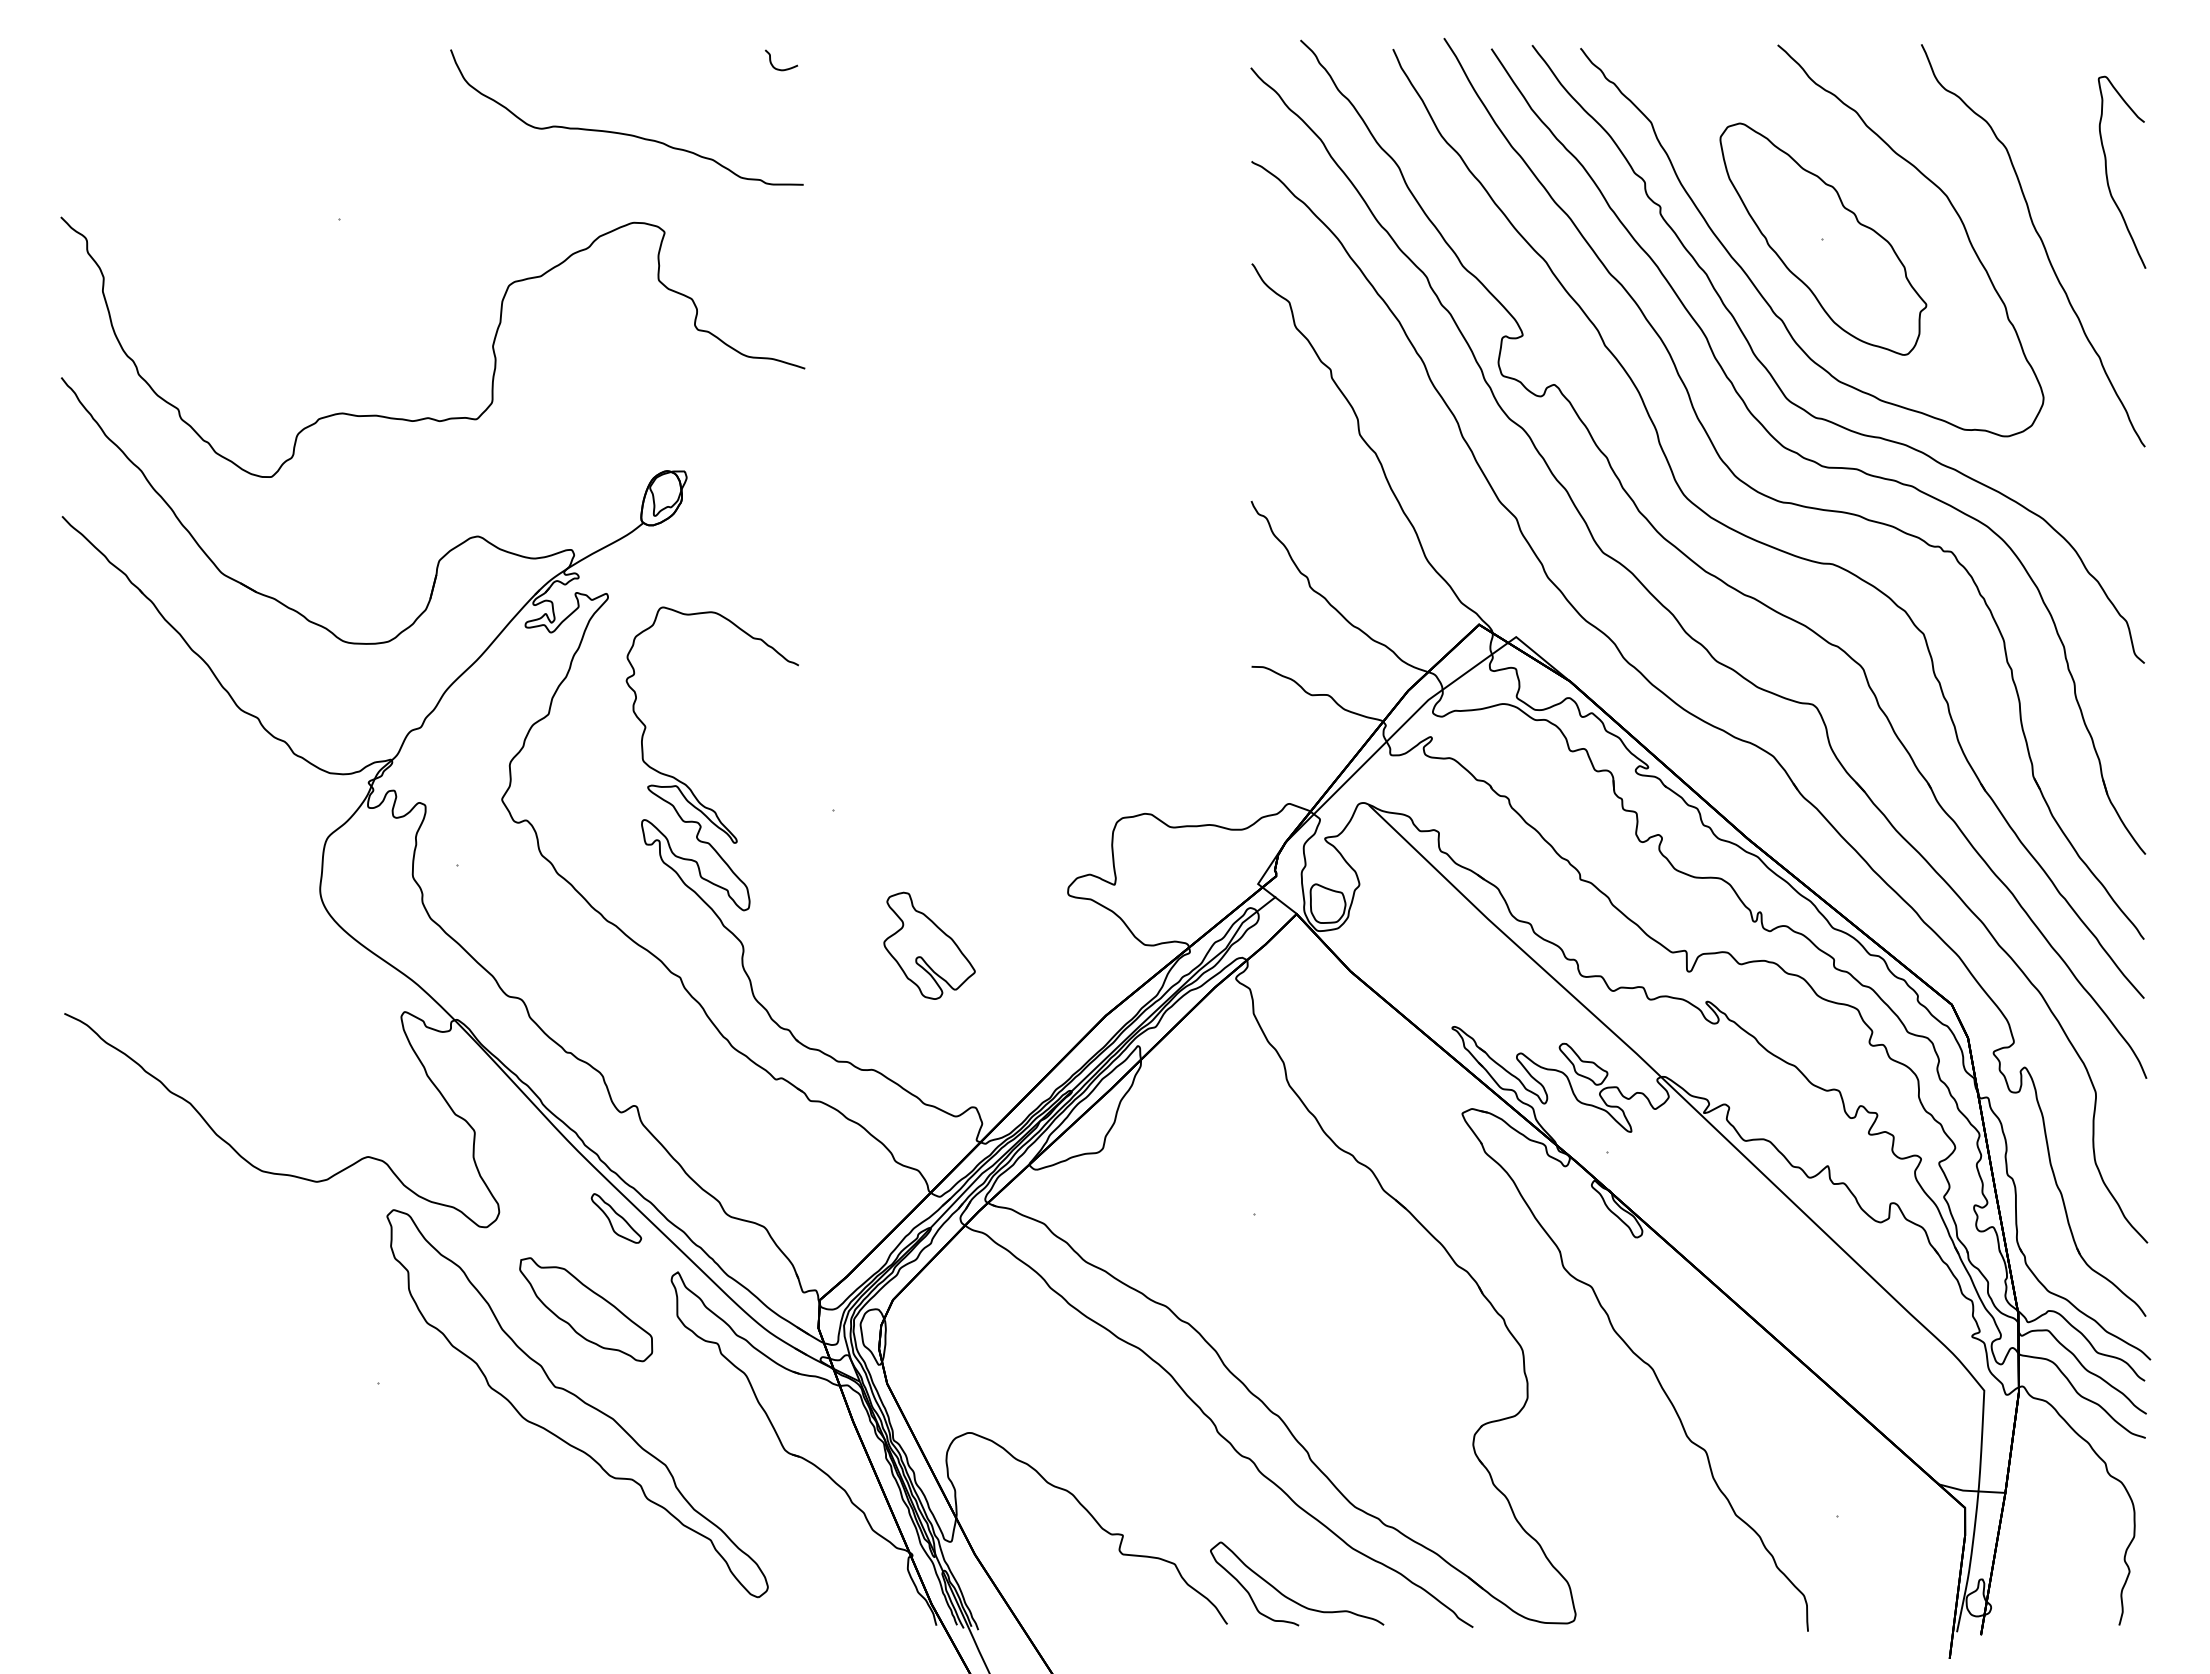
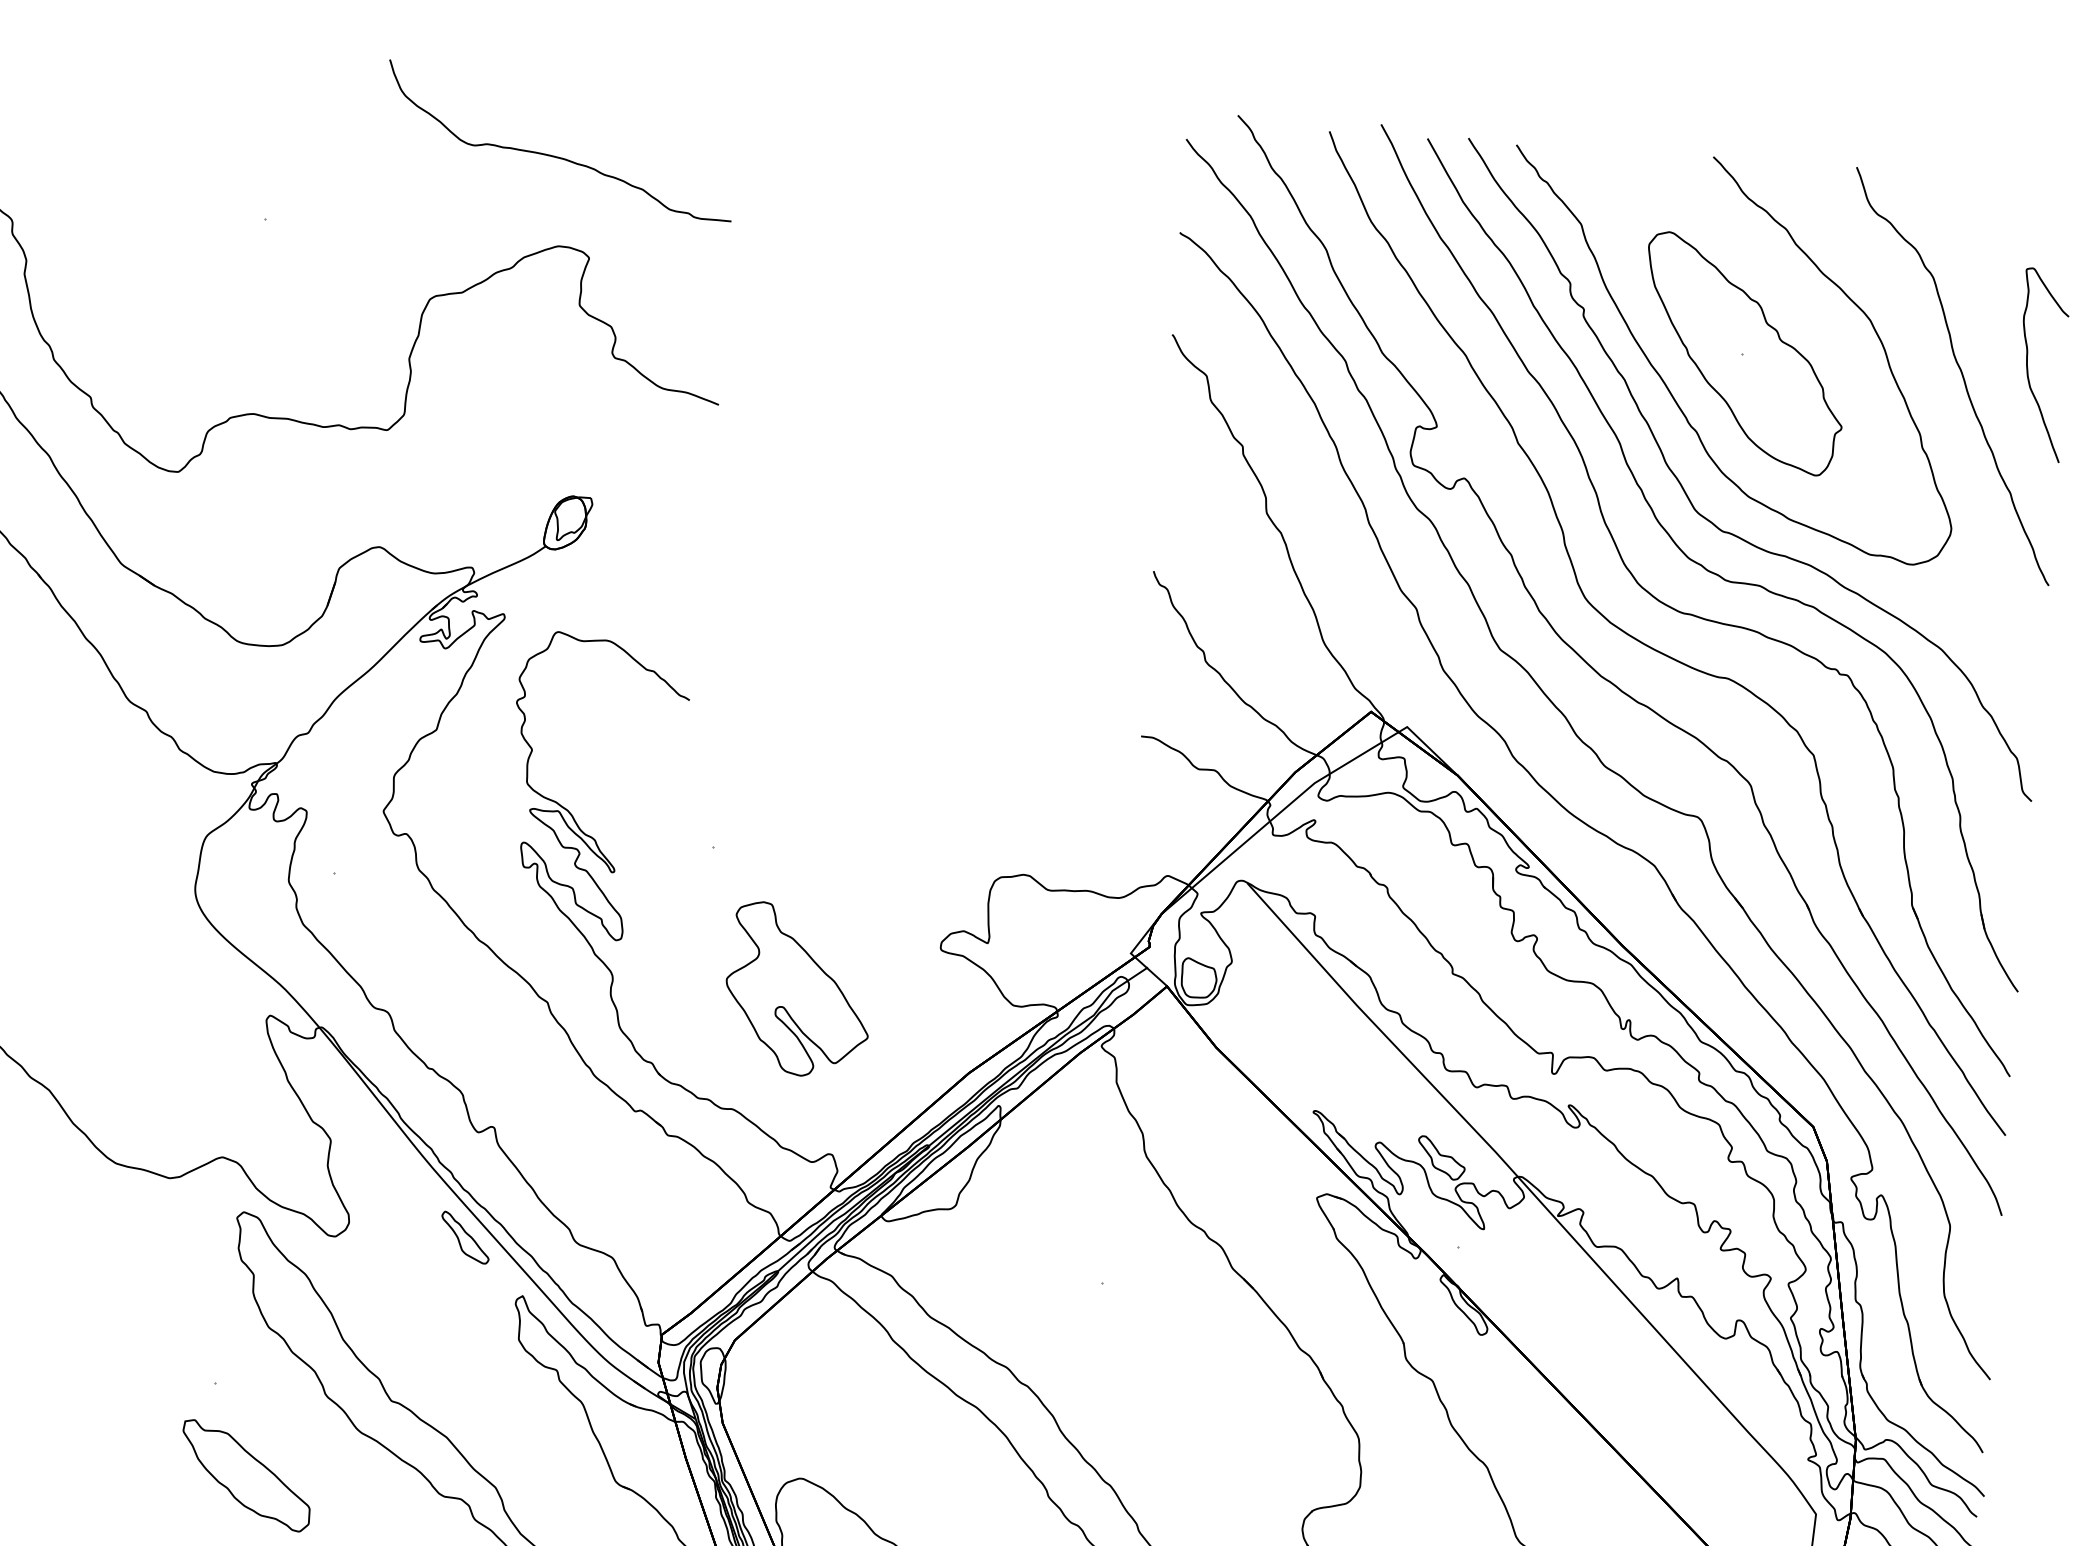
curve: (778, 68) -> (715, 103), removed
curve: (2107, 171) -> (2028, 363), moved
part: (929, 945) -> (798, 989), size x1.6
part: (586, 1309) -> (246, 1475), moved

